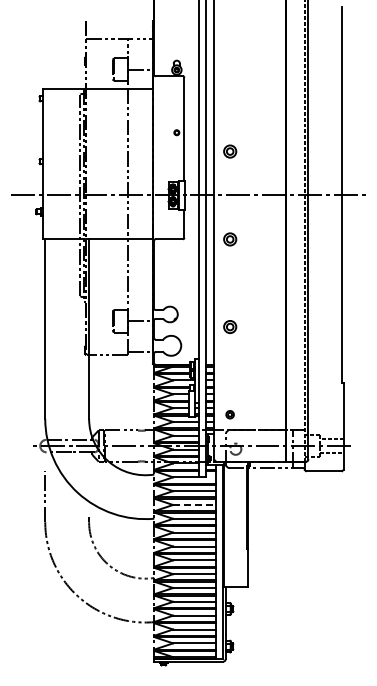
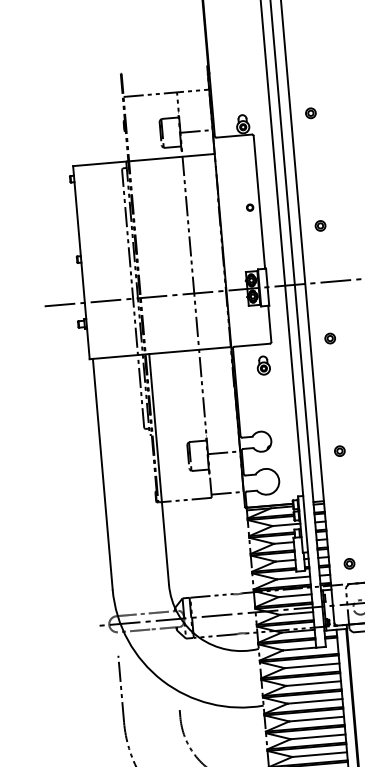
part: (229, 63) -> (310, 112), added
part: (229, 151) -> (319, 225), size x0.62
part: (229, 238) -> (329, 337), size x0.62
part: (176, 255) -> (263, 365), added
part: (229, 326) -> (339, 450), size x0.62
line: (194, 504) -> (313, 682), dashed -> solid

